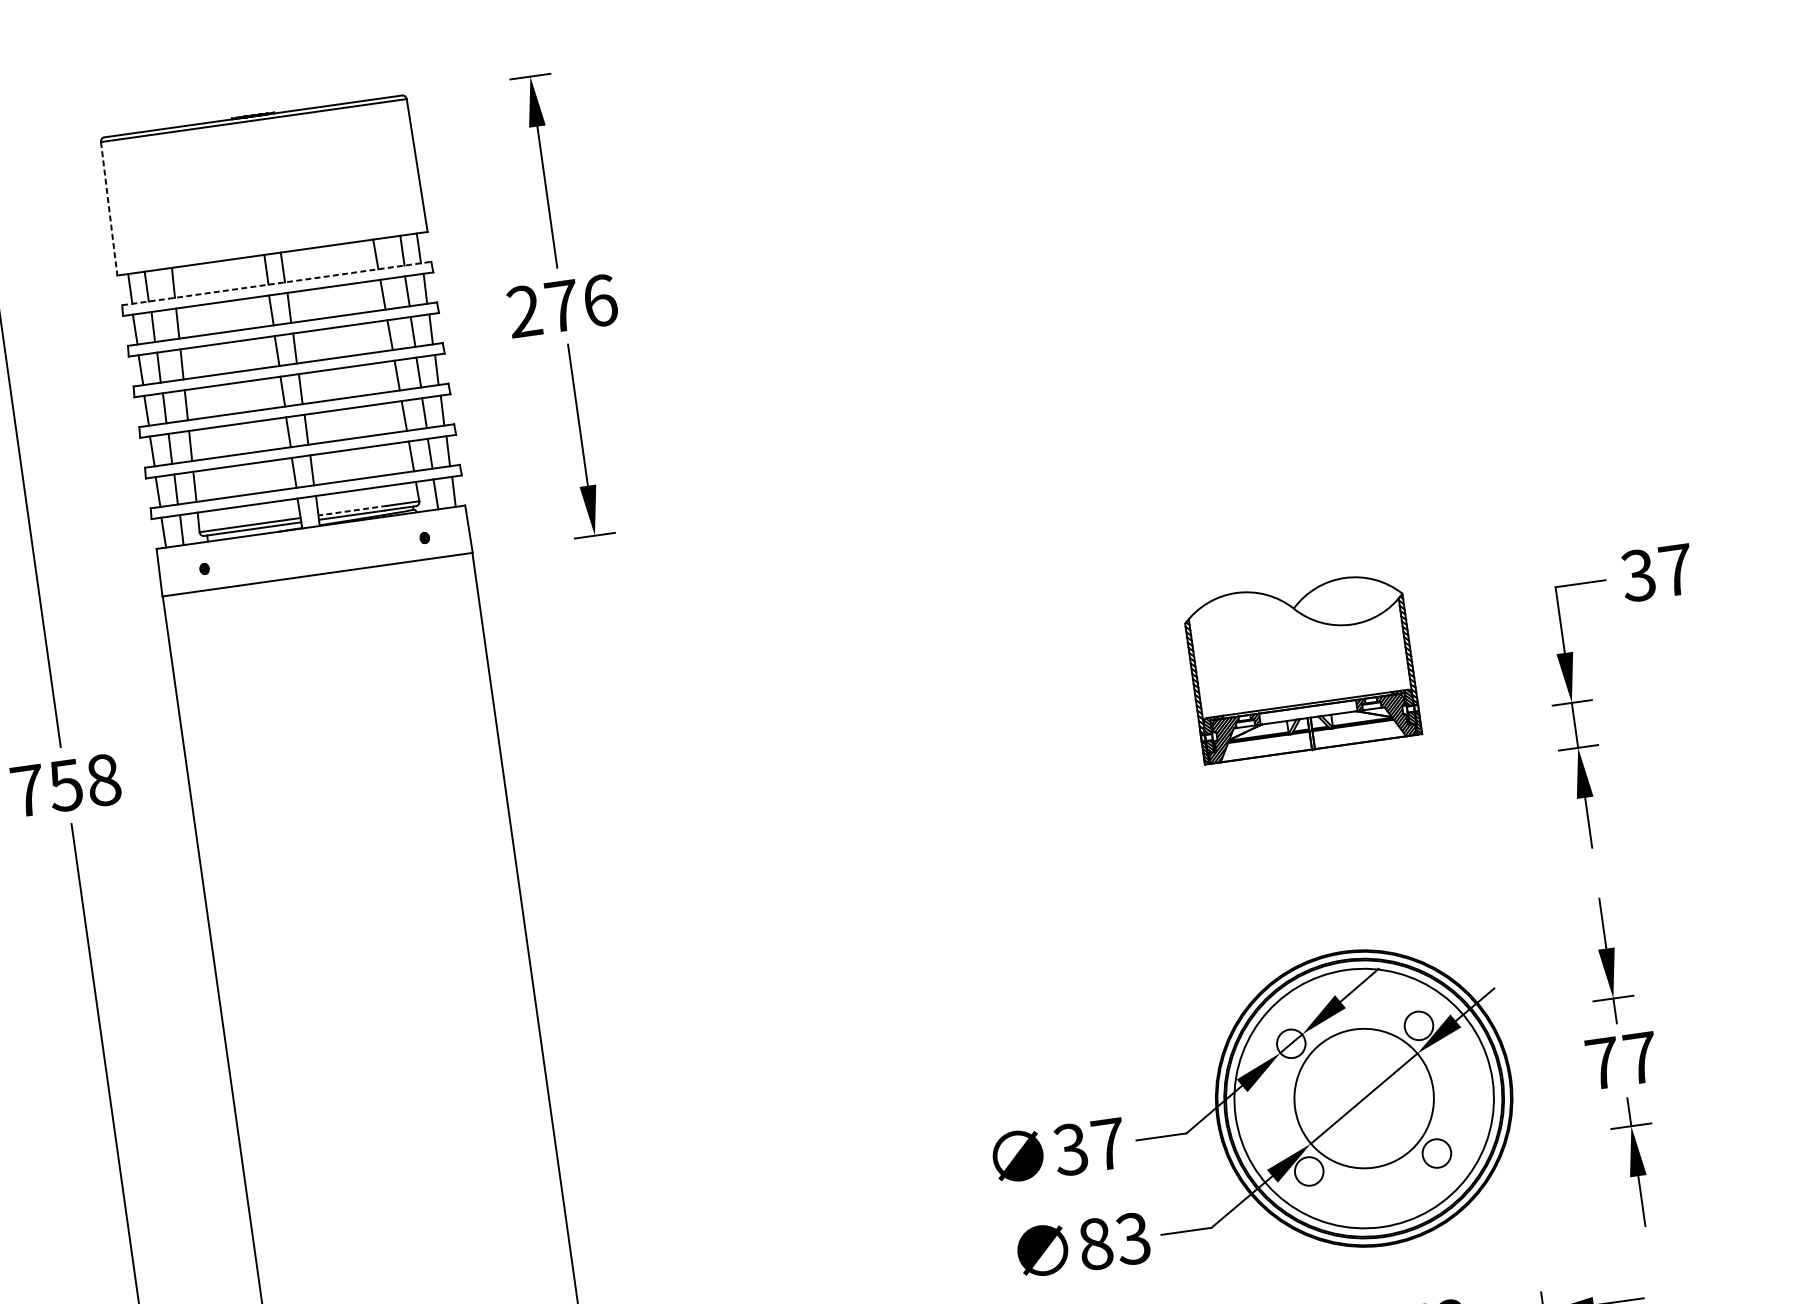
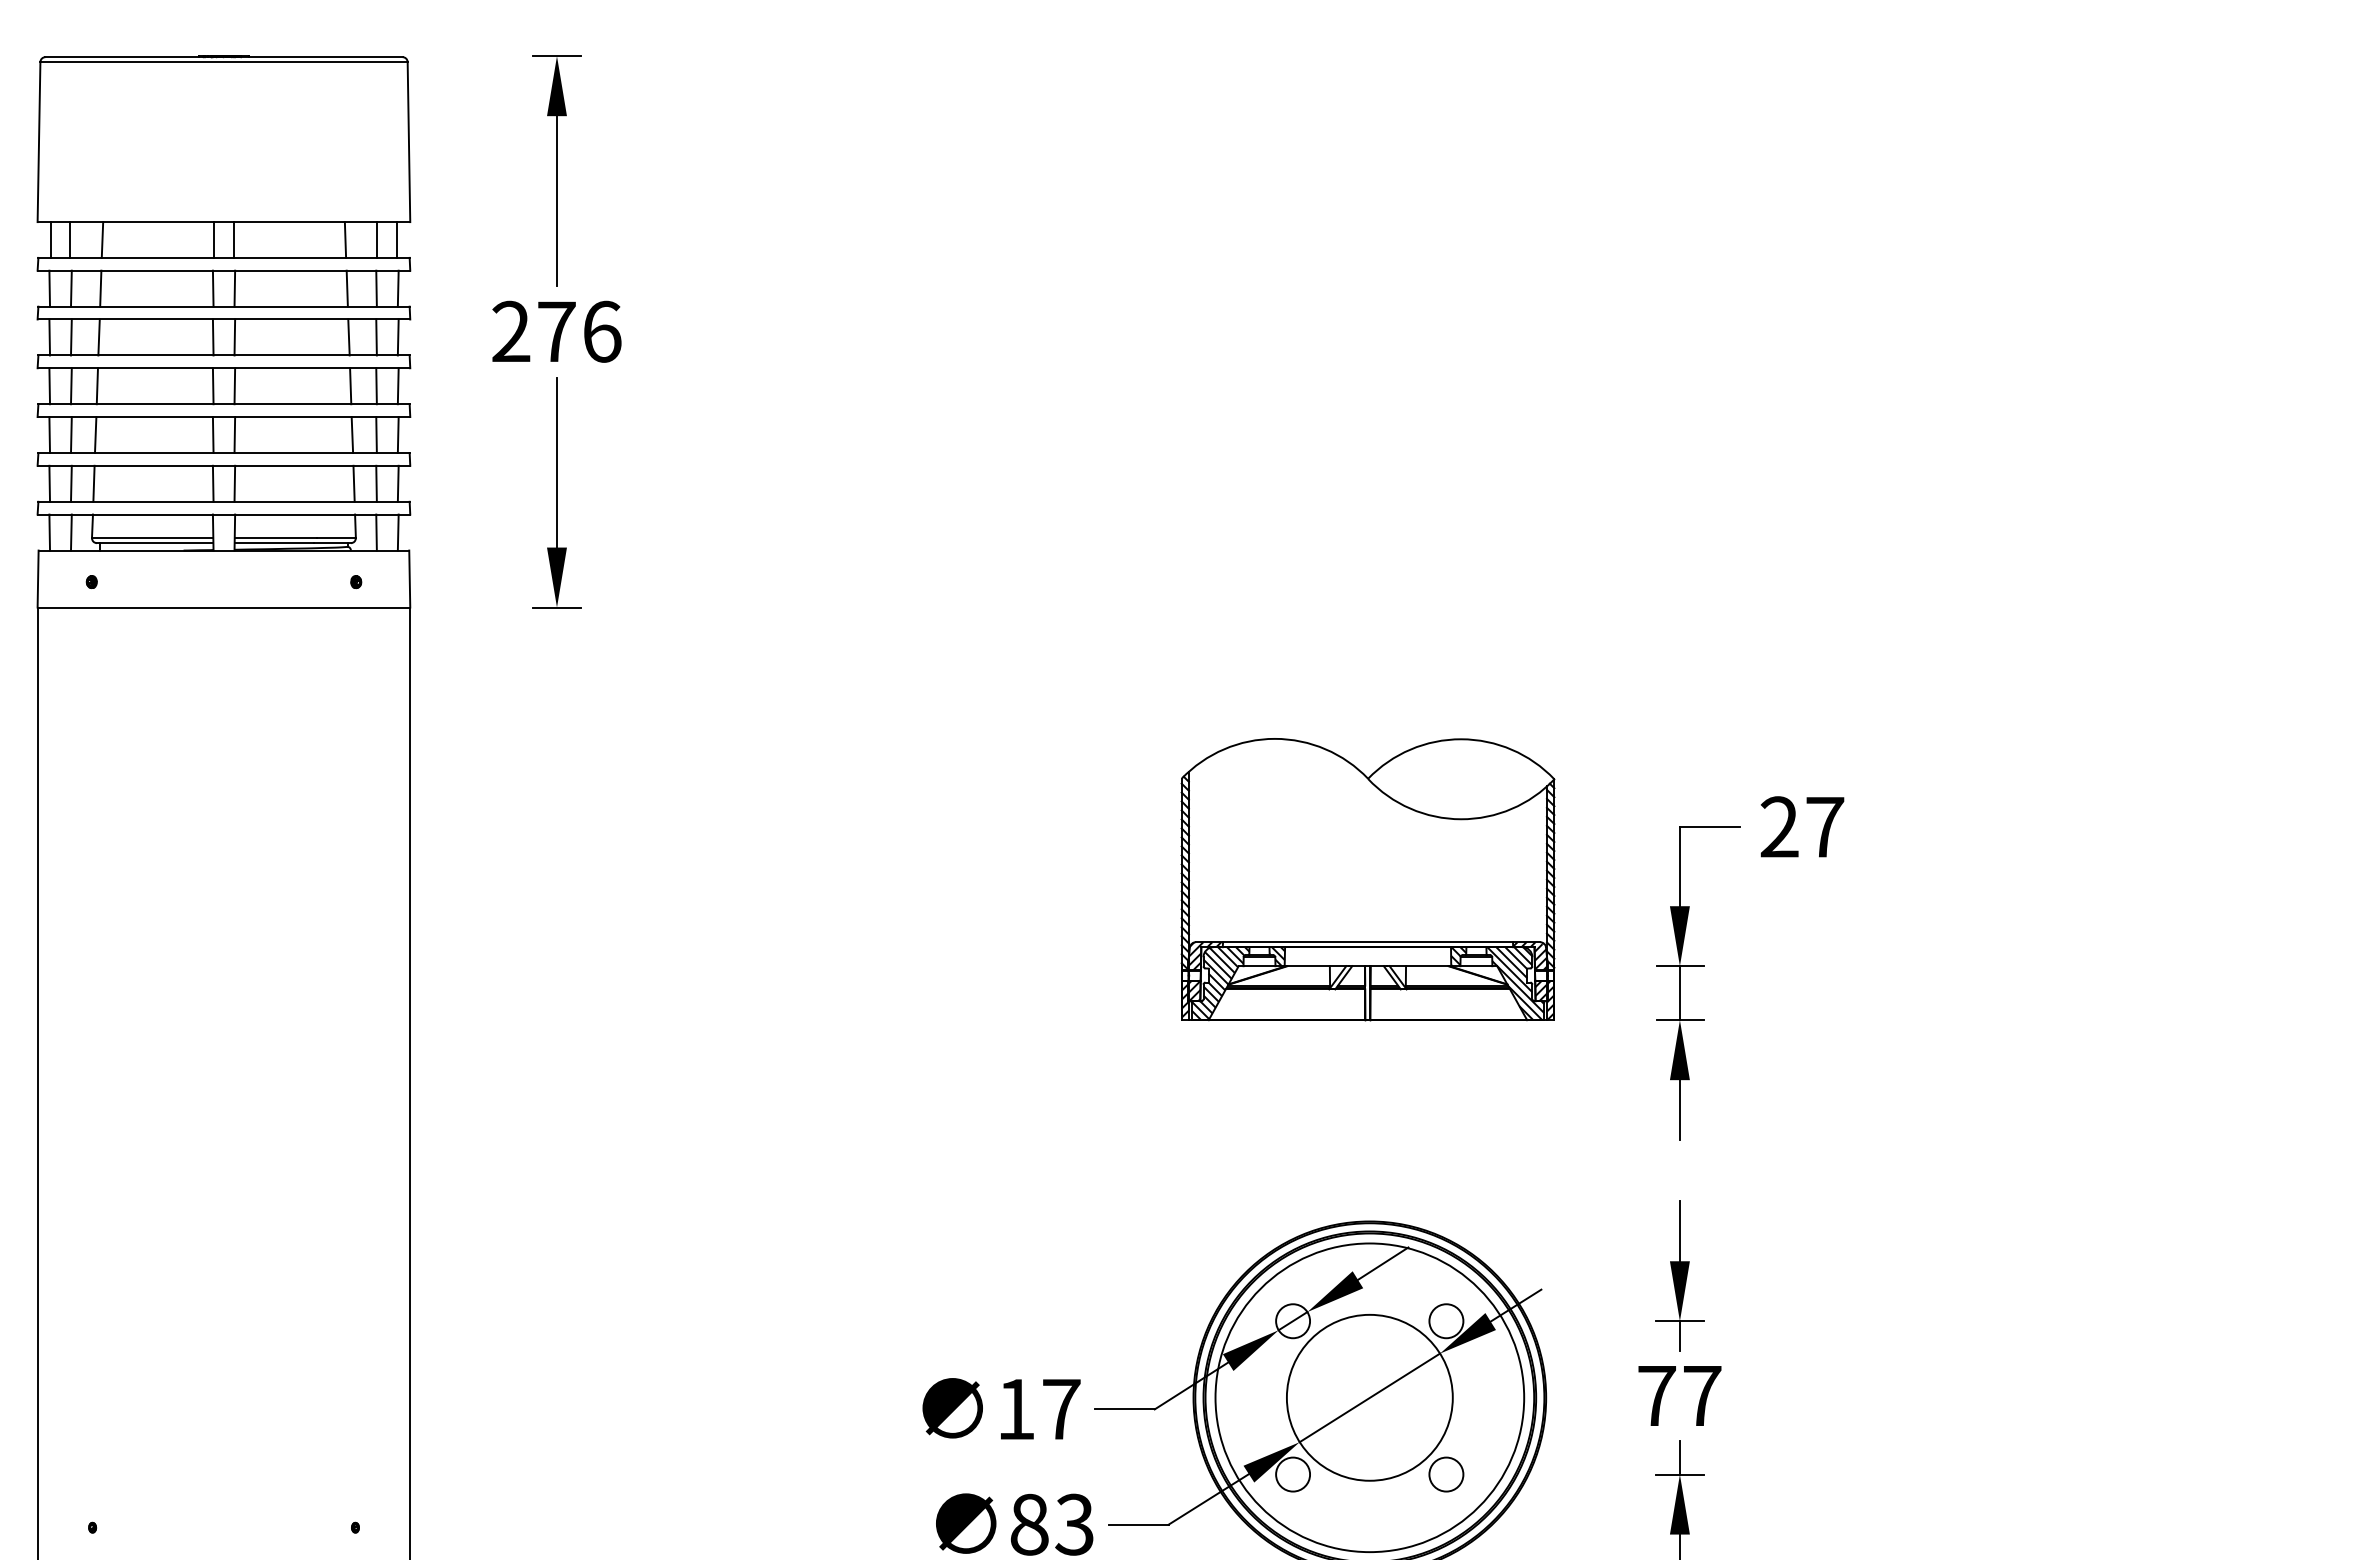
line: (109, 209) -> (39, 142), dashed -> solid
line: (277, 283) -> (224, 257), dashed -> solid
line: (352, 510) -> (275, 537), dashed -> solid
text: (1638, 575) -> (1779, 827), 37 -> 27
part: (1301, 667) -> (1367, 879), size x1.43
text: (1070, 1149) -> (1015, 1409), 37 -> 17

